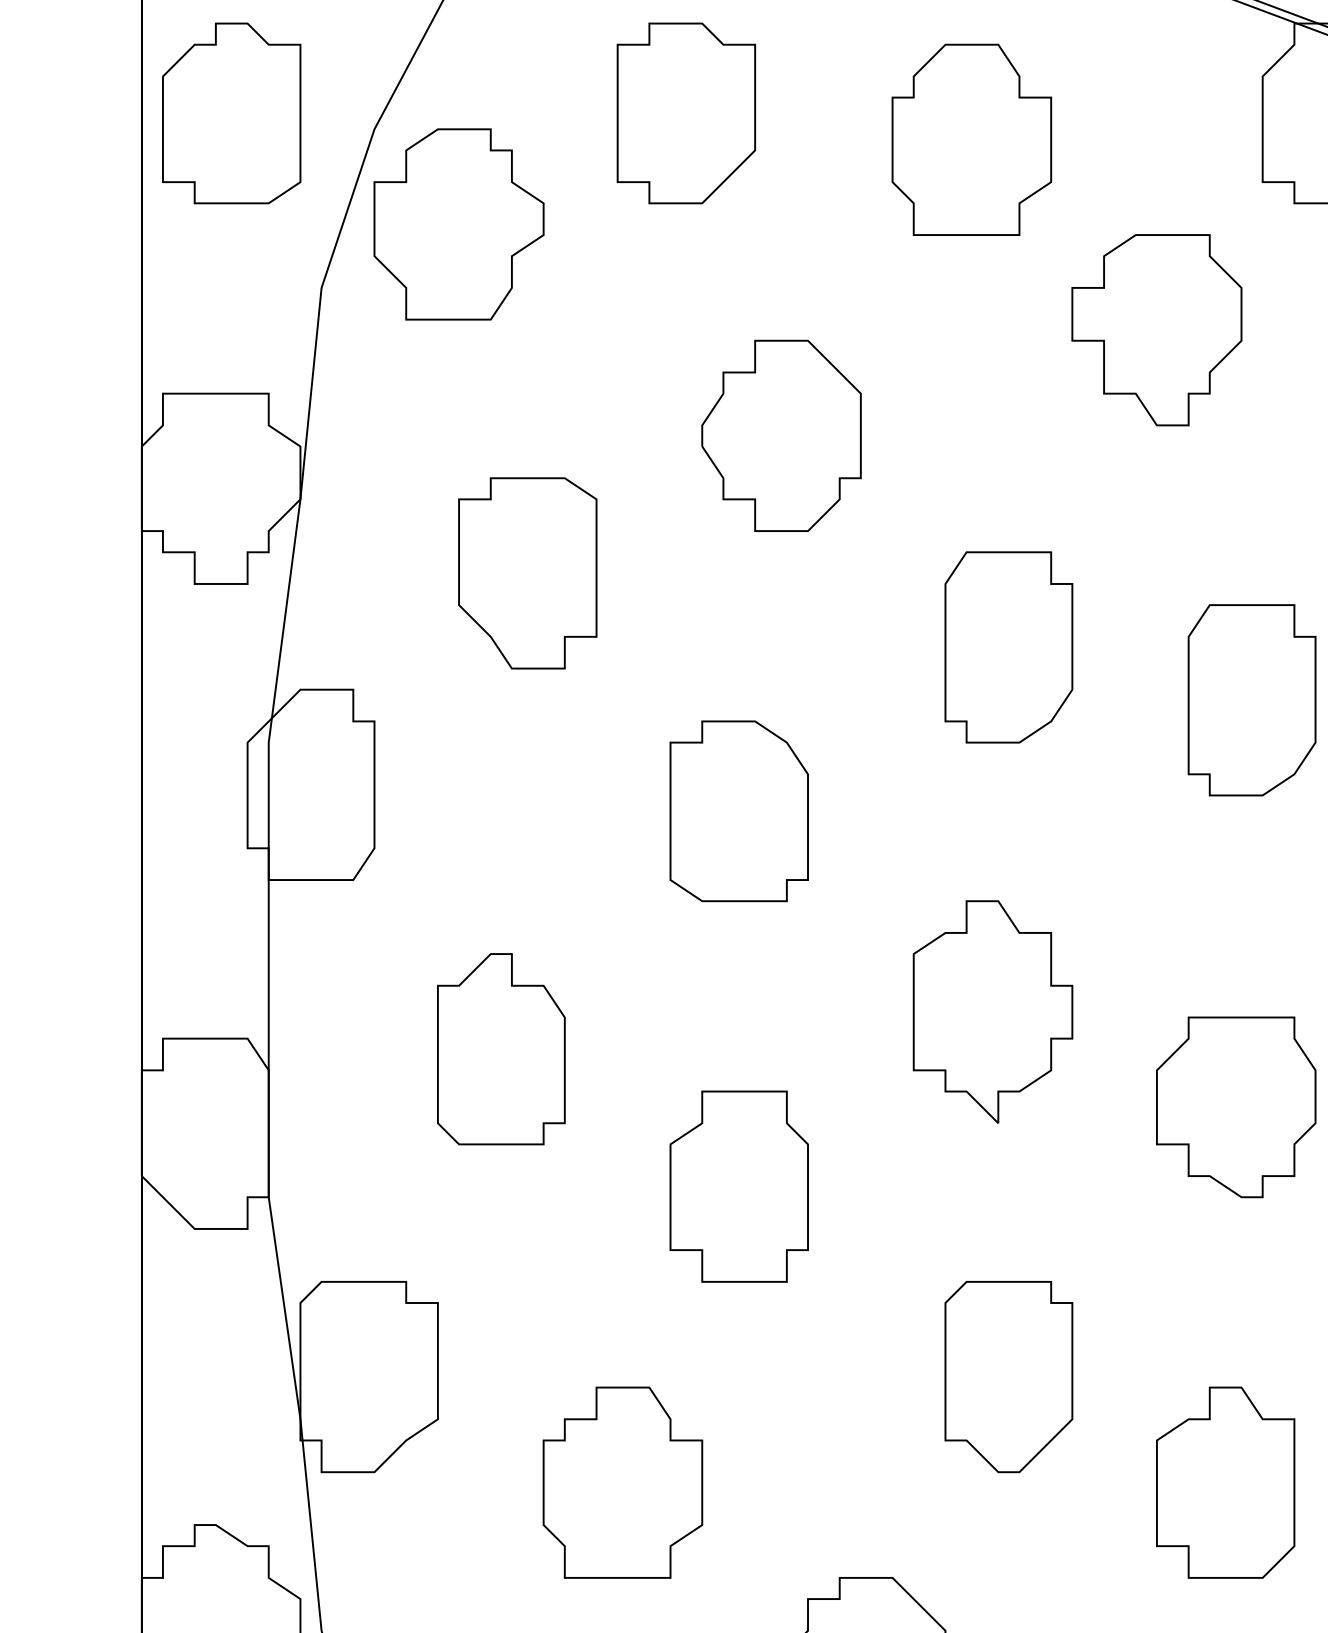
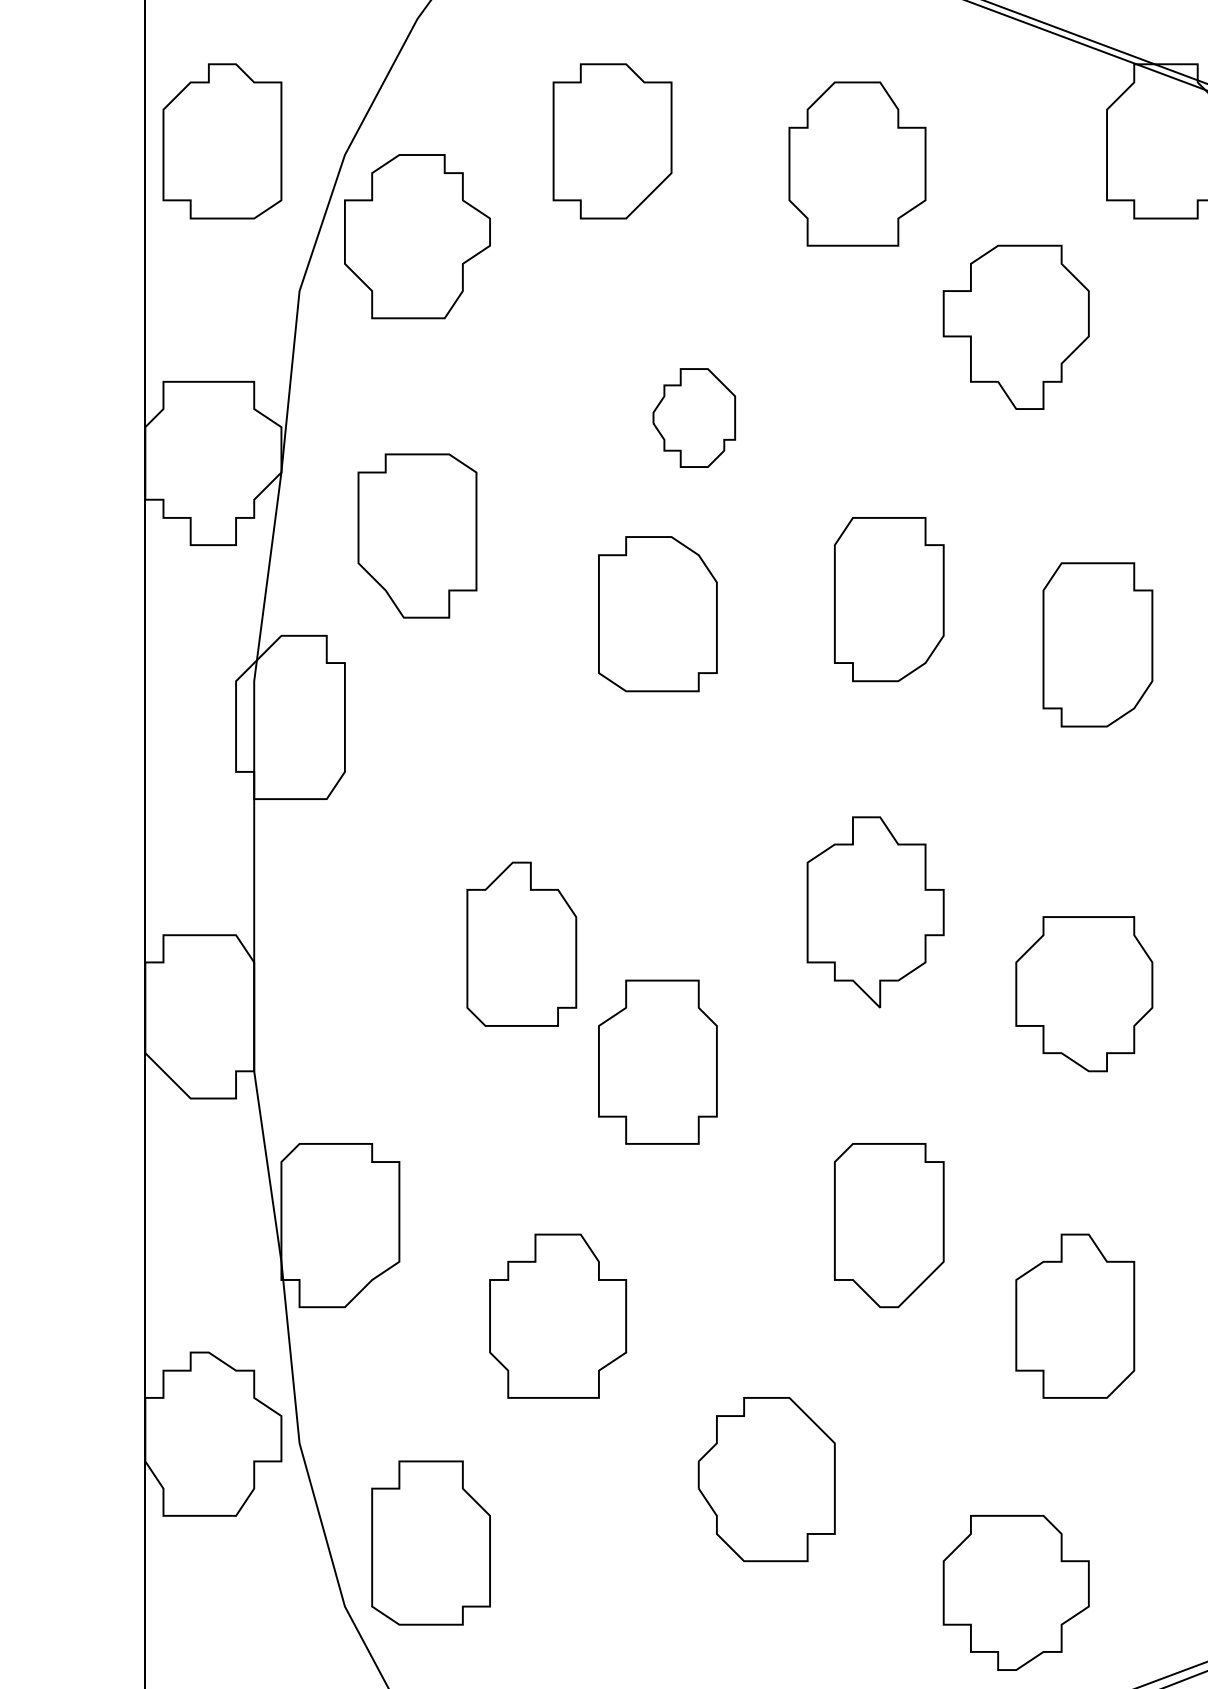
part: (781, 435) -> (694, 417), size x0.6
part: (527, 572) -> (417, 535), moved
part: (738, 811) -> (657, 614), moved
part: (501, 1048) -> (521, 943), moved

